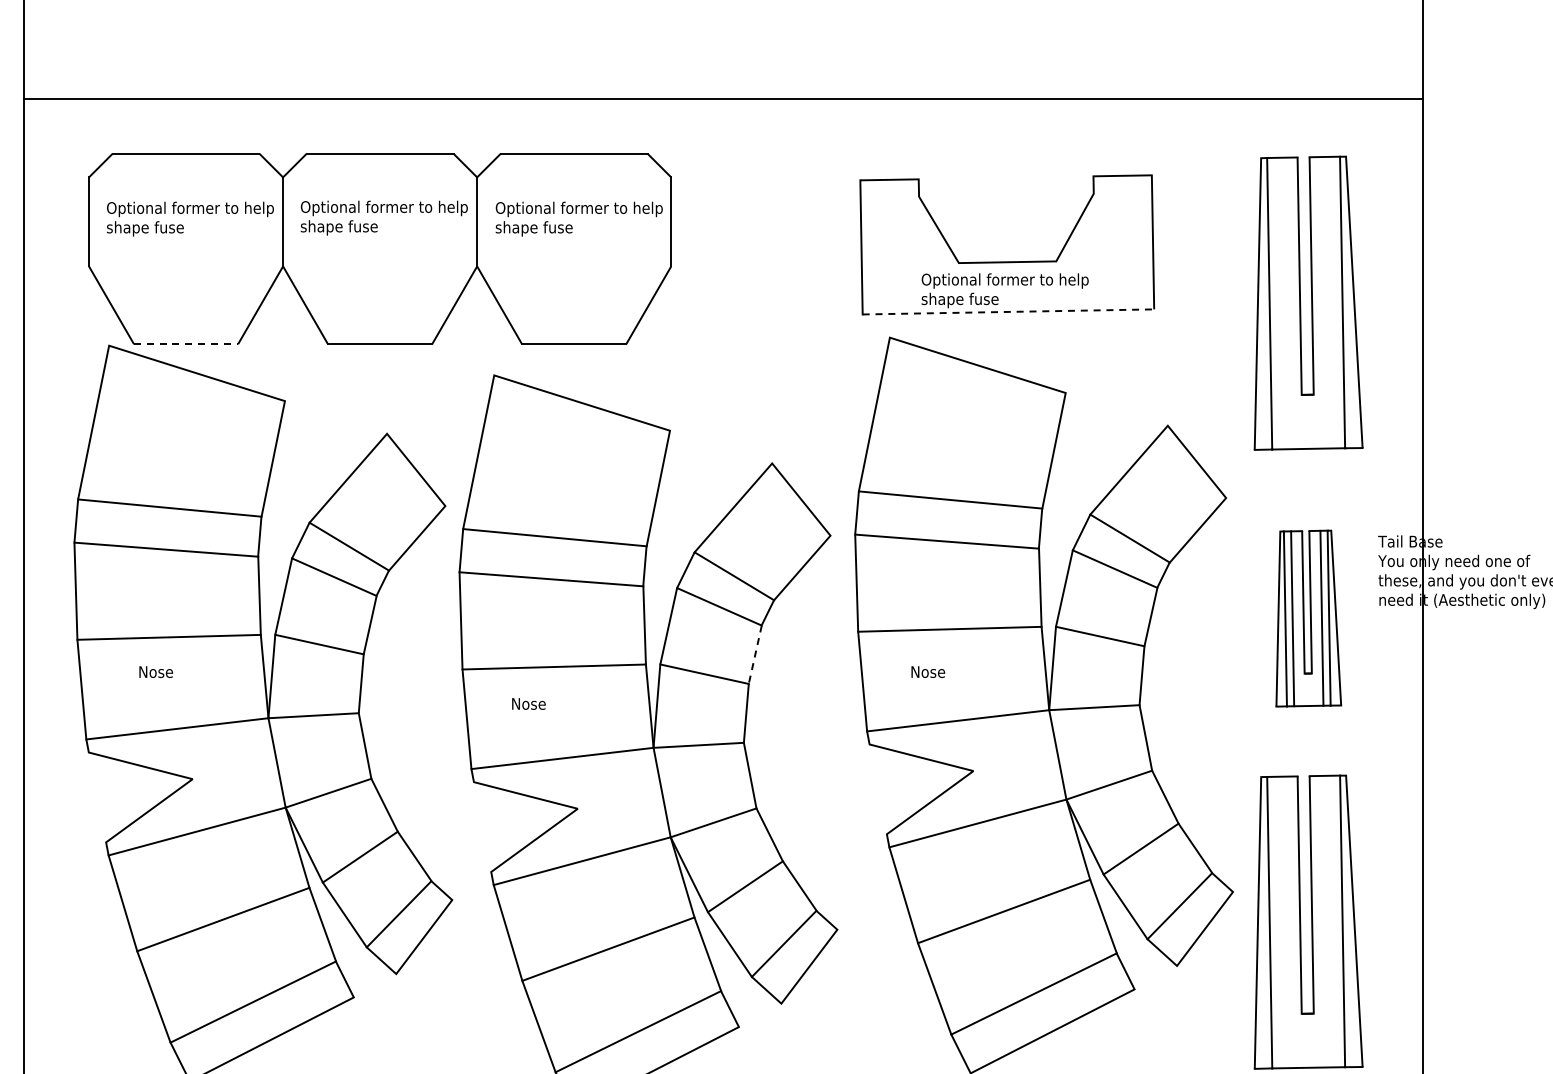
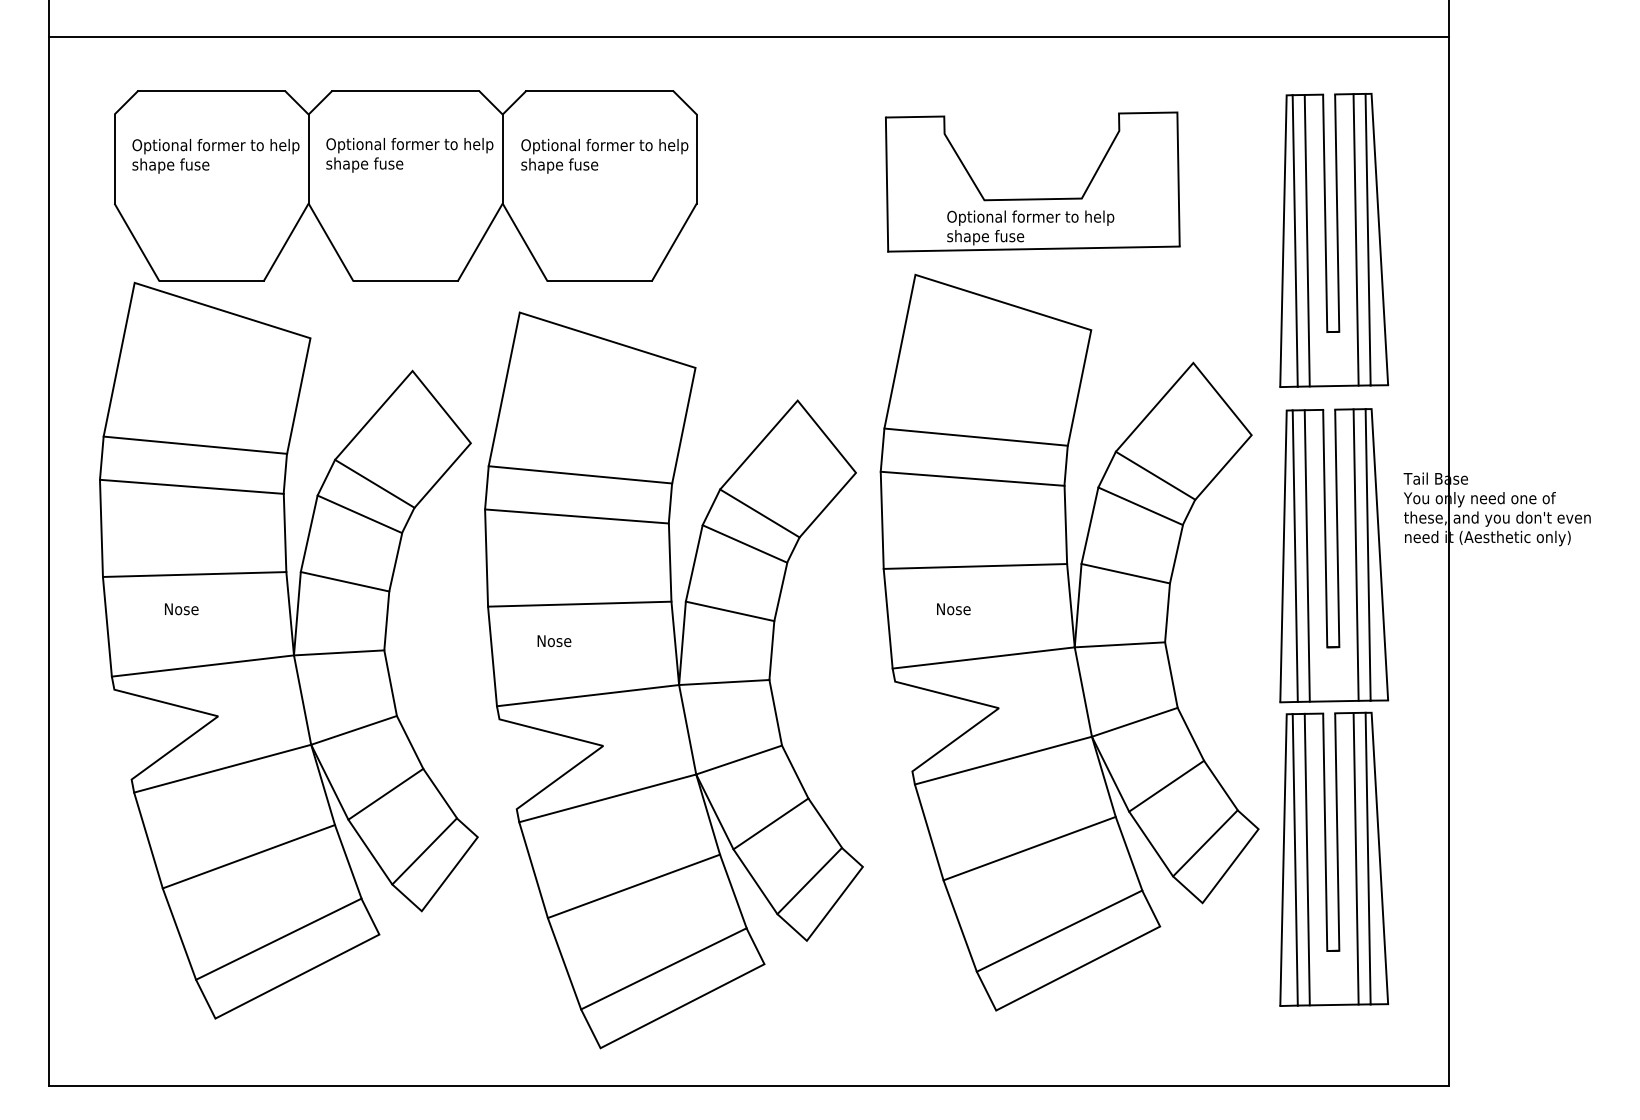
line: (1329, 302) -> (1355, 239), added
line: (1280, 303) -> (1306, 240), added
line: (1007, 312) -> (1033, 249), dashed -> solid
line: (186, 344) -> (212, 281), dashed -> solid
part: (1308, 618) -> (1334, 555), size x1.67
line: (754, 654) -> (780, 591), dashed -> solid
line: (1329, 921) -> (1355, 858), added
line: (1280, 922) -> (1306, 859), added

